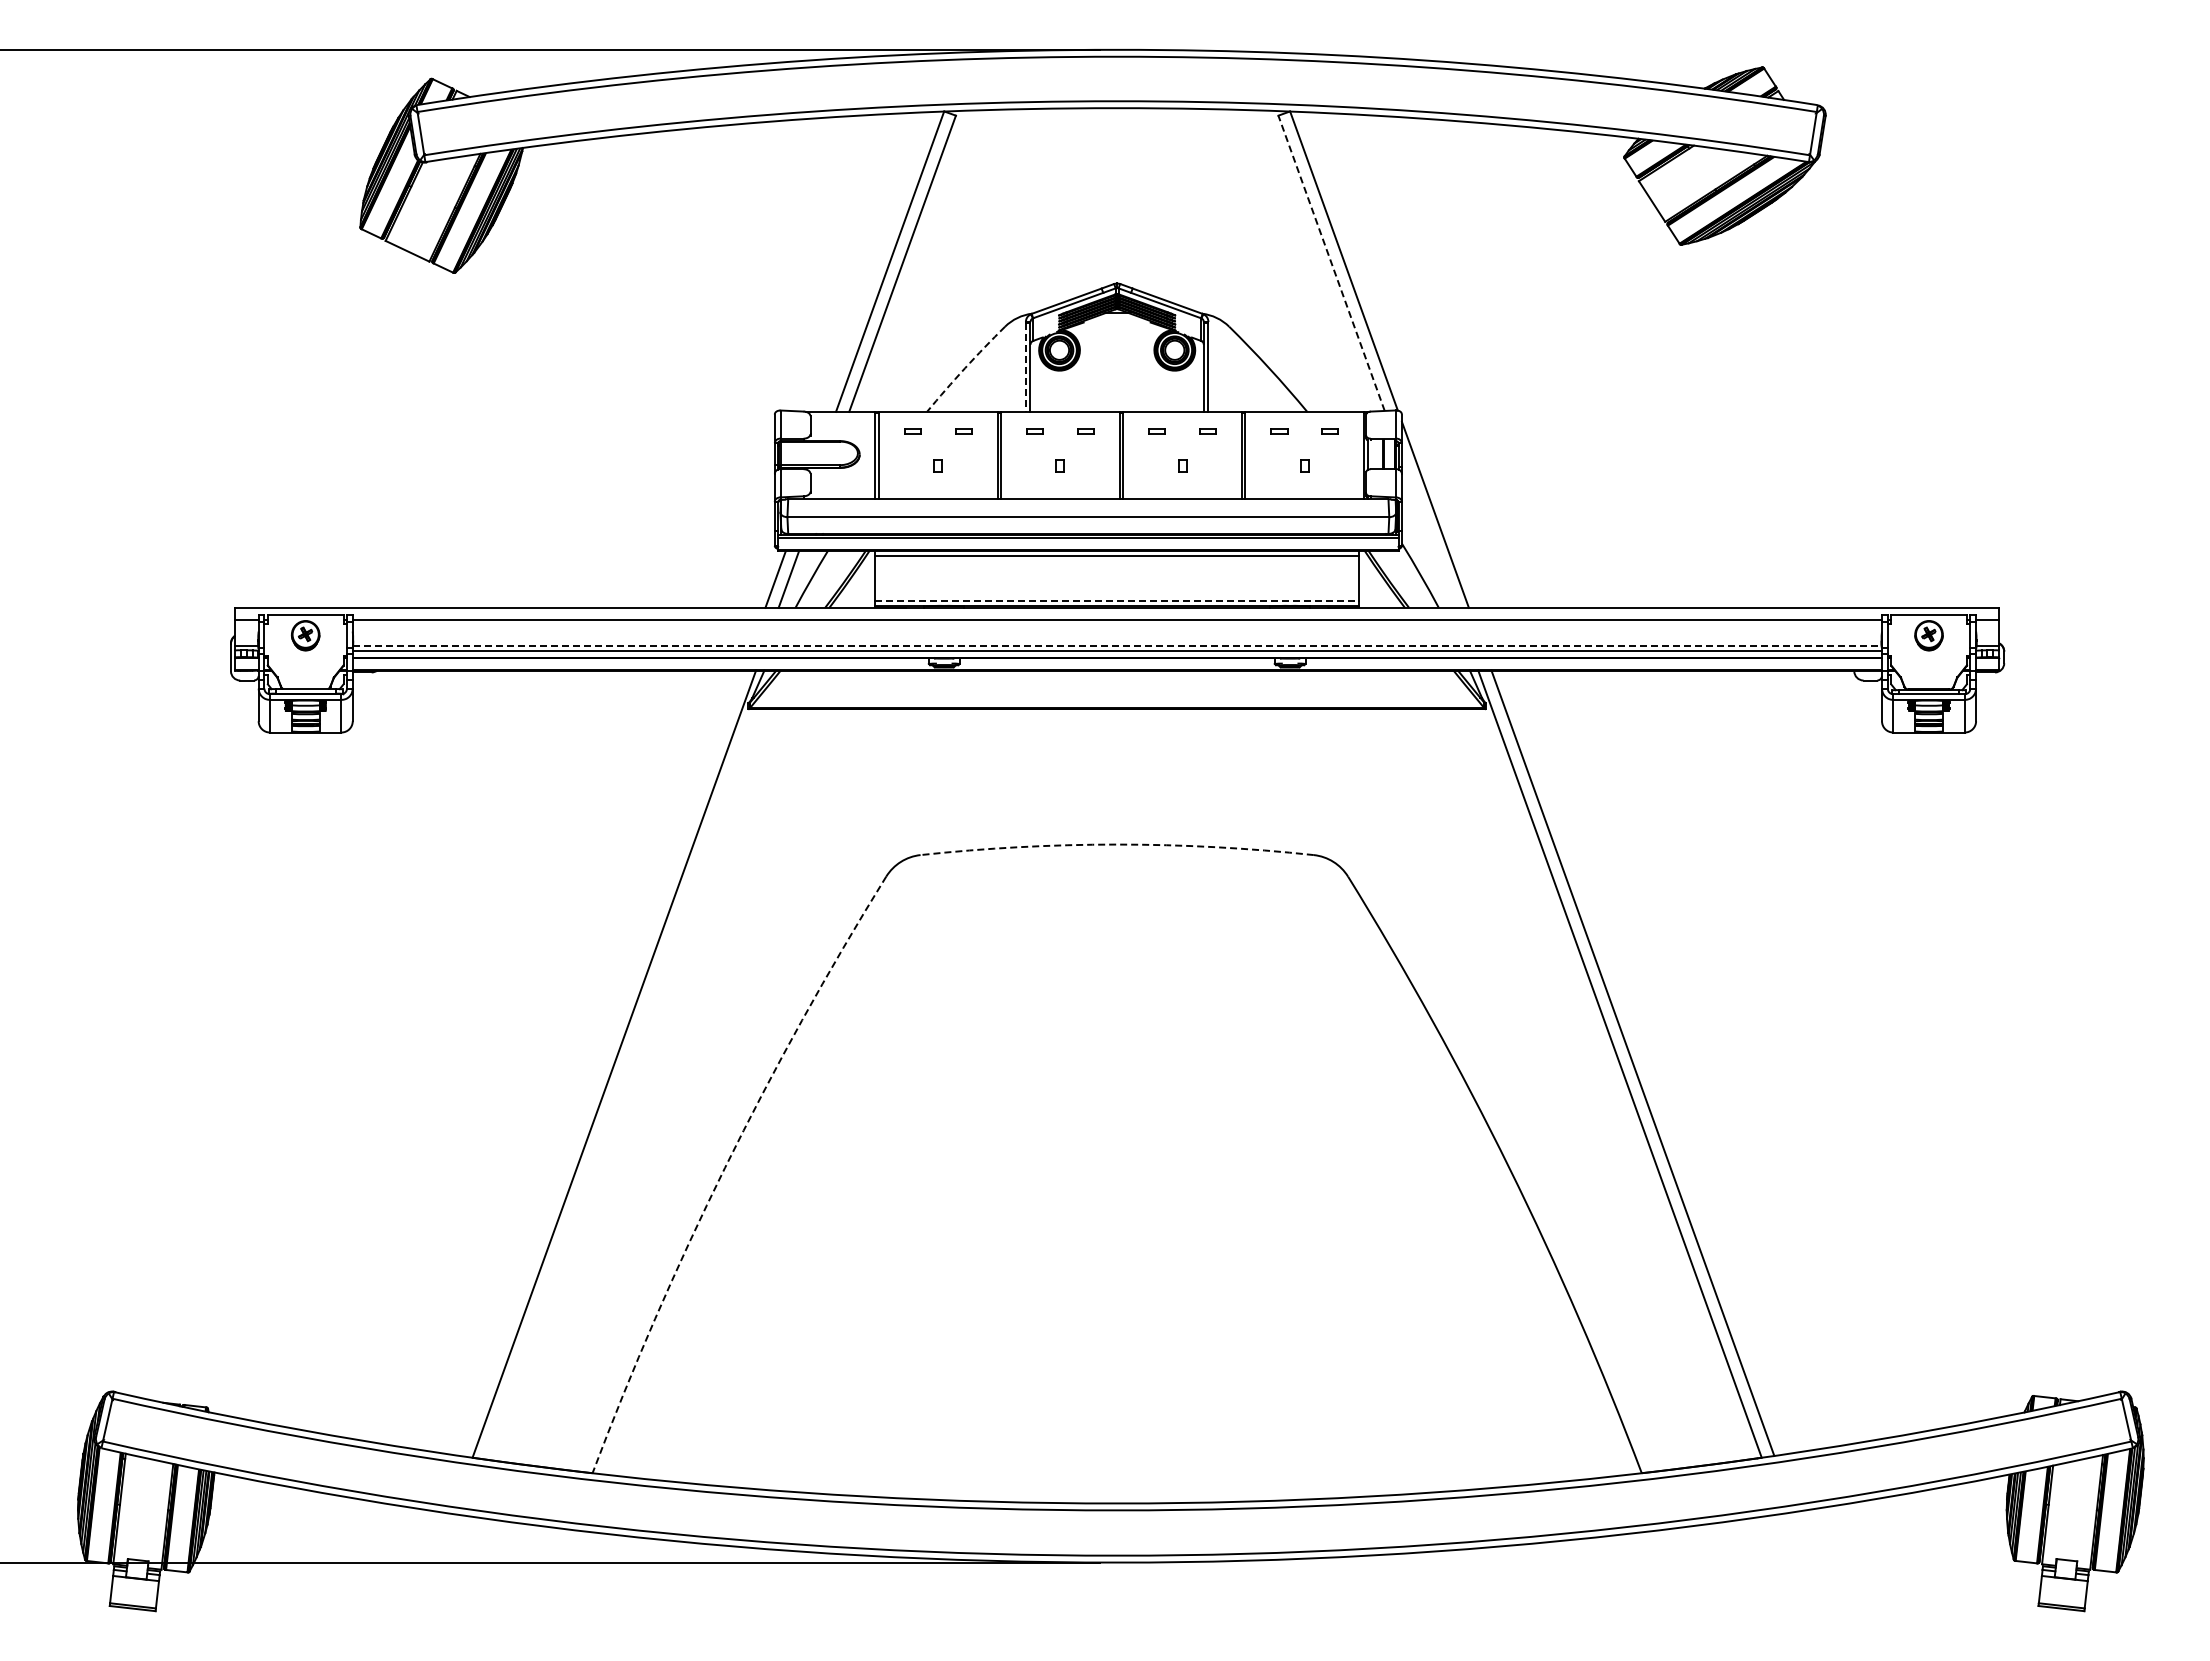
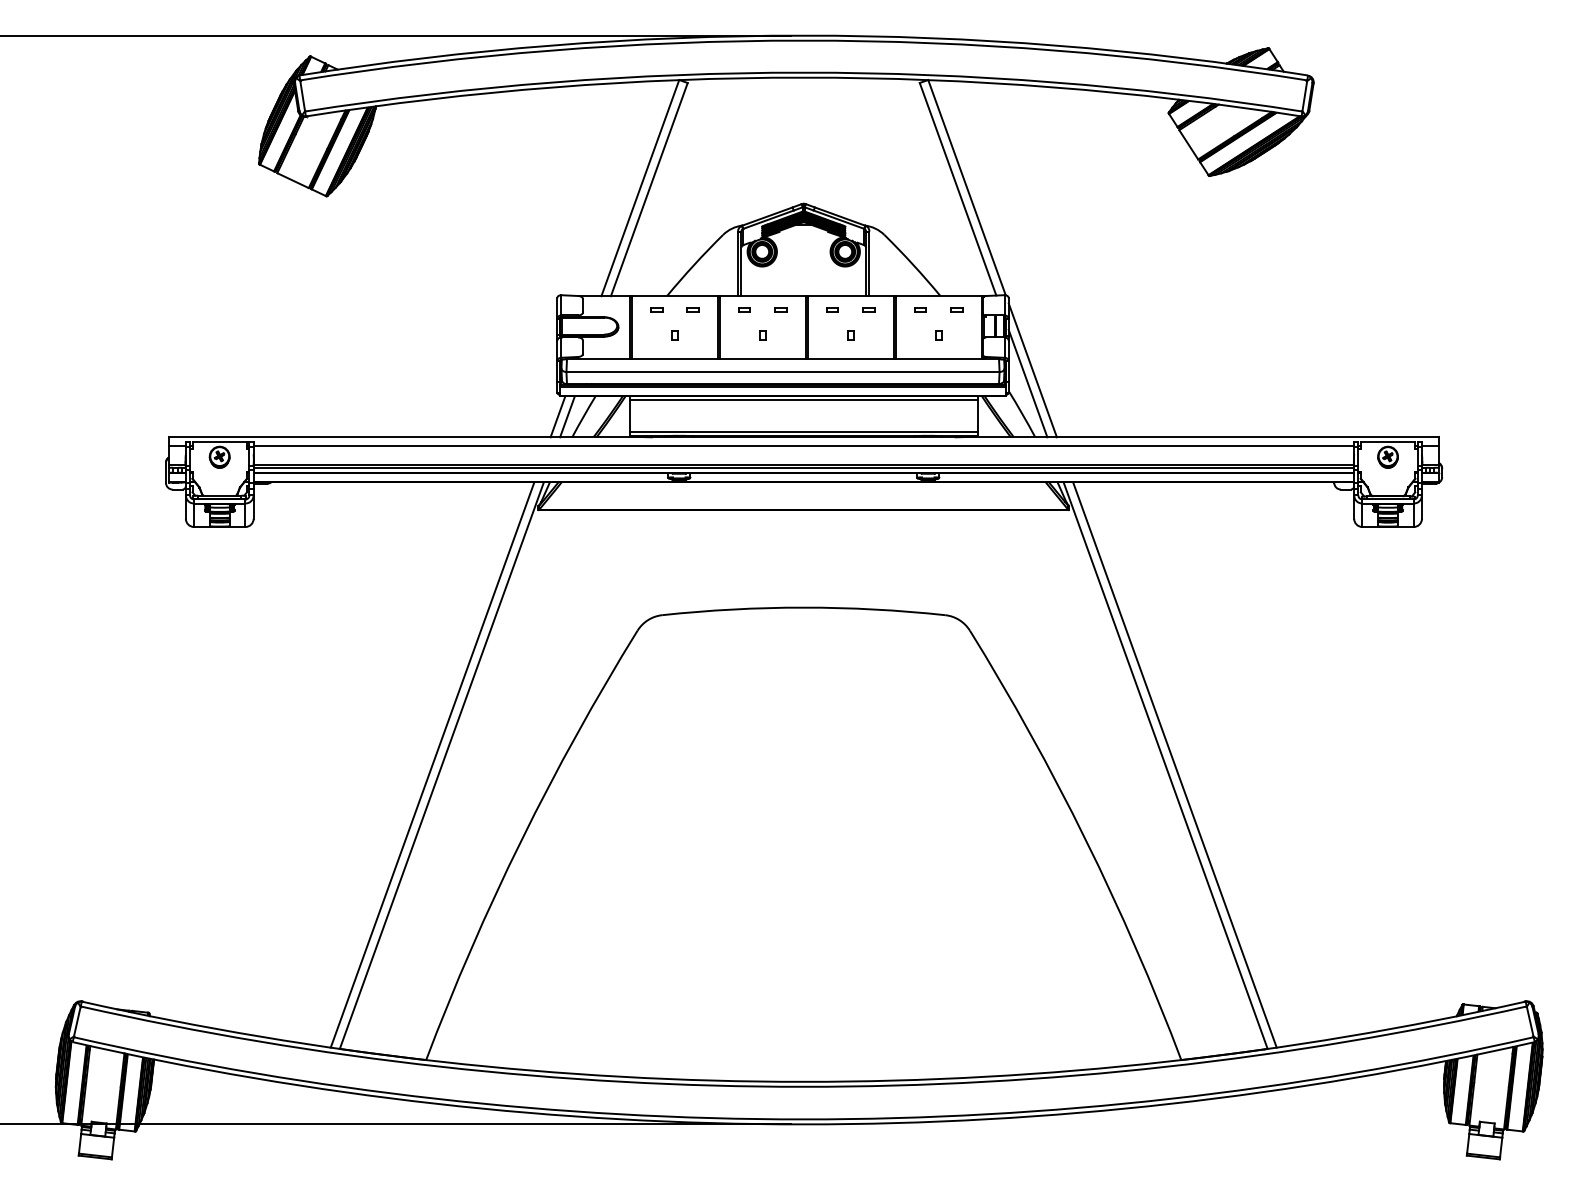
line: (1331, 263) -> (958, 189), dashed -> solid
arc: (965, 368) -> (694, 264), dashed -> solid
line: (1025, 368) -> (737, 264), dashed -> solid
line: (1428, 532) -> (1027, 383), added
line: (1117, 600) -> (803, 431), dashed -> solid
line: (1117, 645) -> (803, 464), dashed -> solid
arc: (1117, 844) -> (803, 607), dashed -> solid
line: (600, 1062) -> (431, 764), added
arc: (725, 1167) -> (521, 840), dashed -> solid

